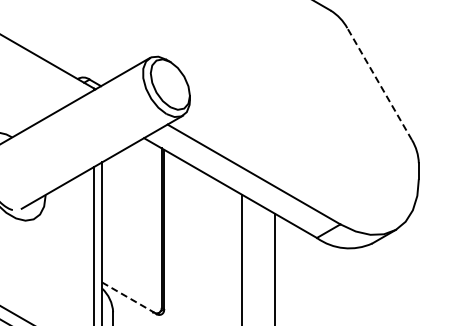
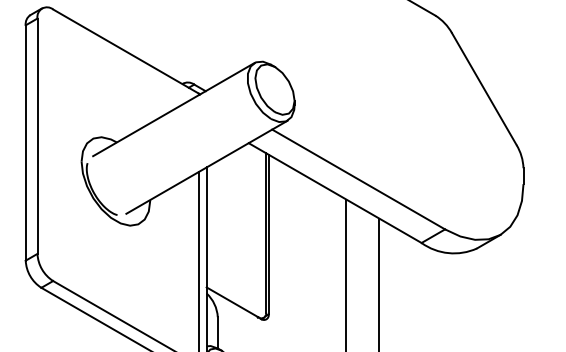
line: (379, 84) -> (484, 89), dashed -> solid
line: (127, 297) -> (232, 302), dashed -> solid

